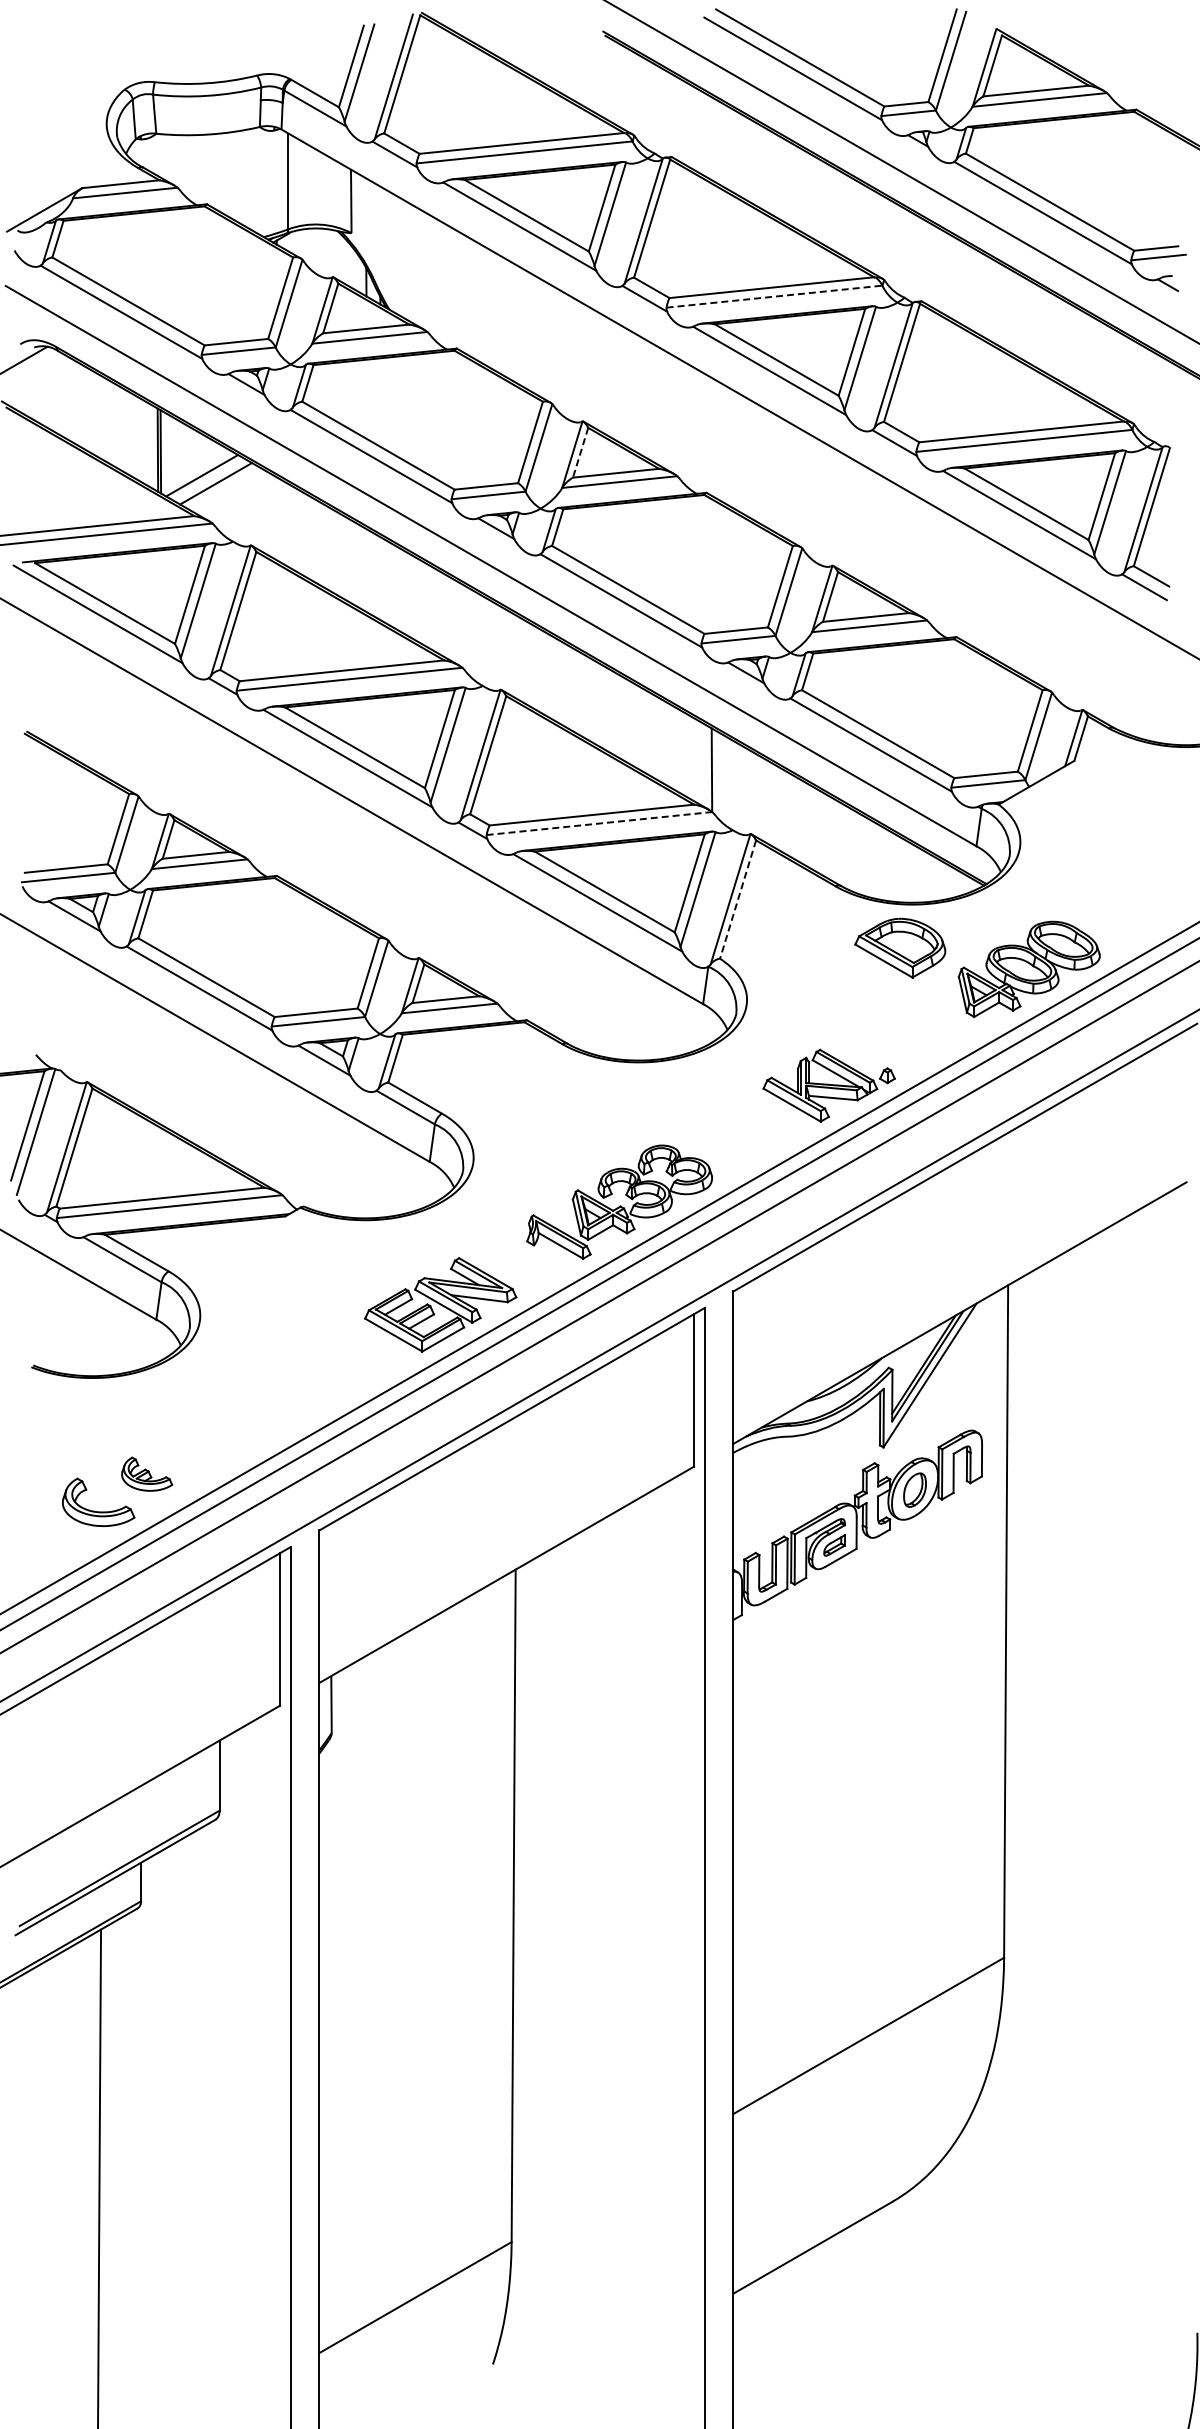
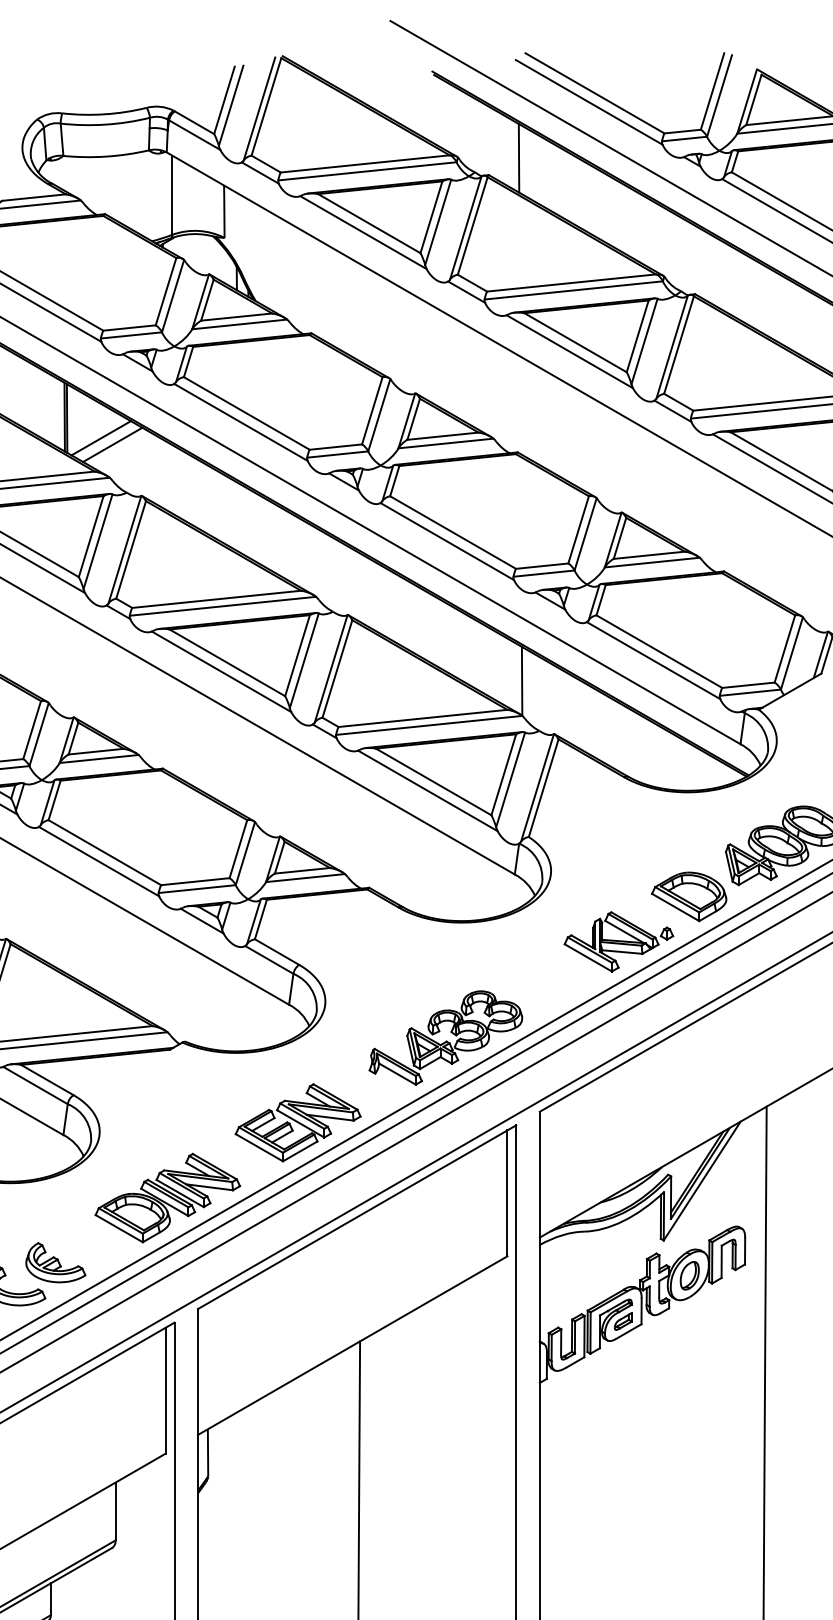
line: (707, 136) -> (518, 158), added
line: (774, 296) -> (573, 290), dashed -> solid
line: (580, 453) -> (413, 419), dashed -> solid
line: (599, 823) -> (429, 725), dashed -> solid
line: (738, 899) -> (544, 788), dashed -> solid
part: (900, 947) -> (689, 896), moved
part: (282, 1395) -> (167, 1197), added
part: (146, 1473) -> (55, 1262), size x1.43

